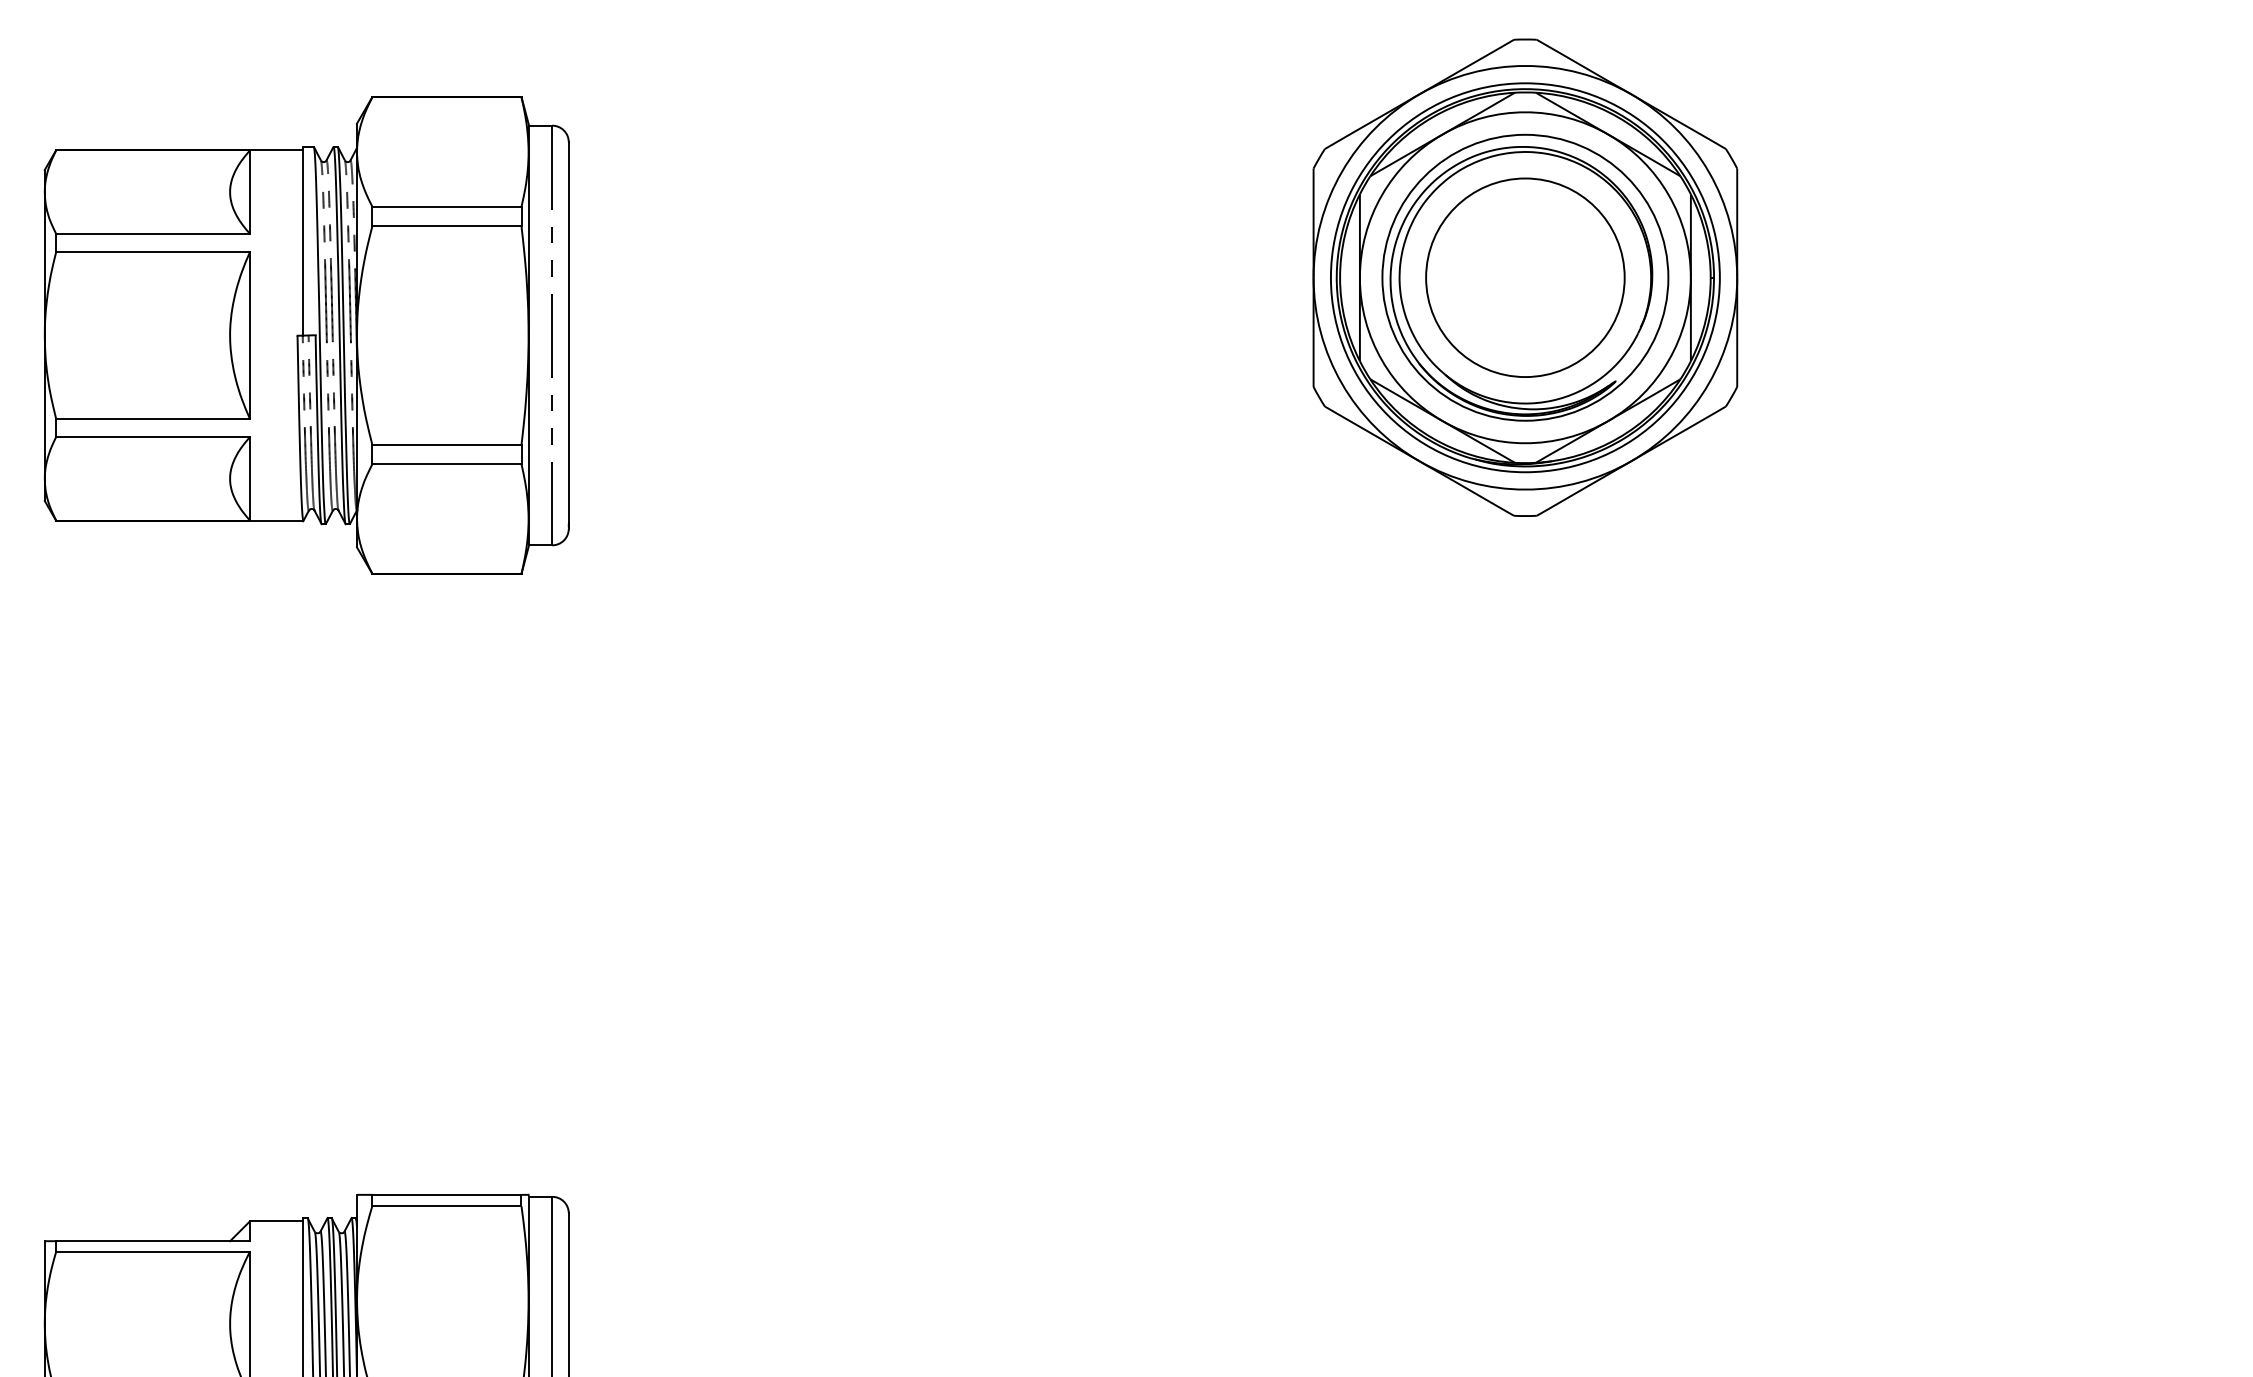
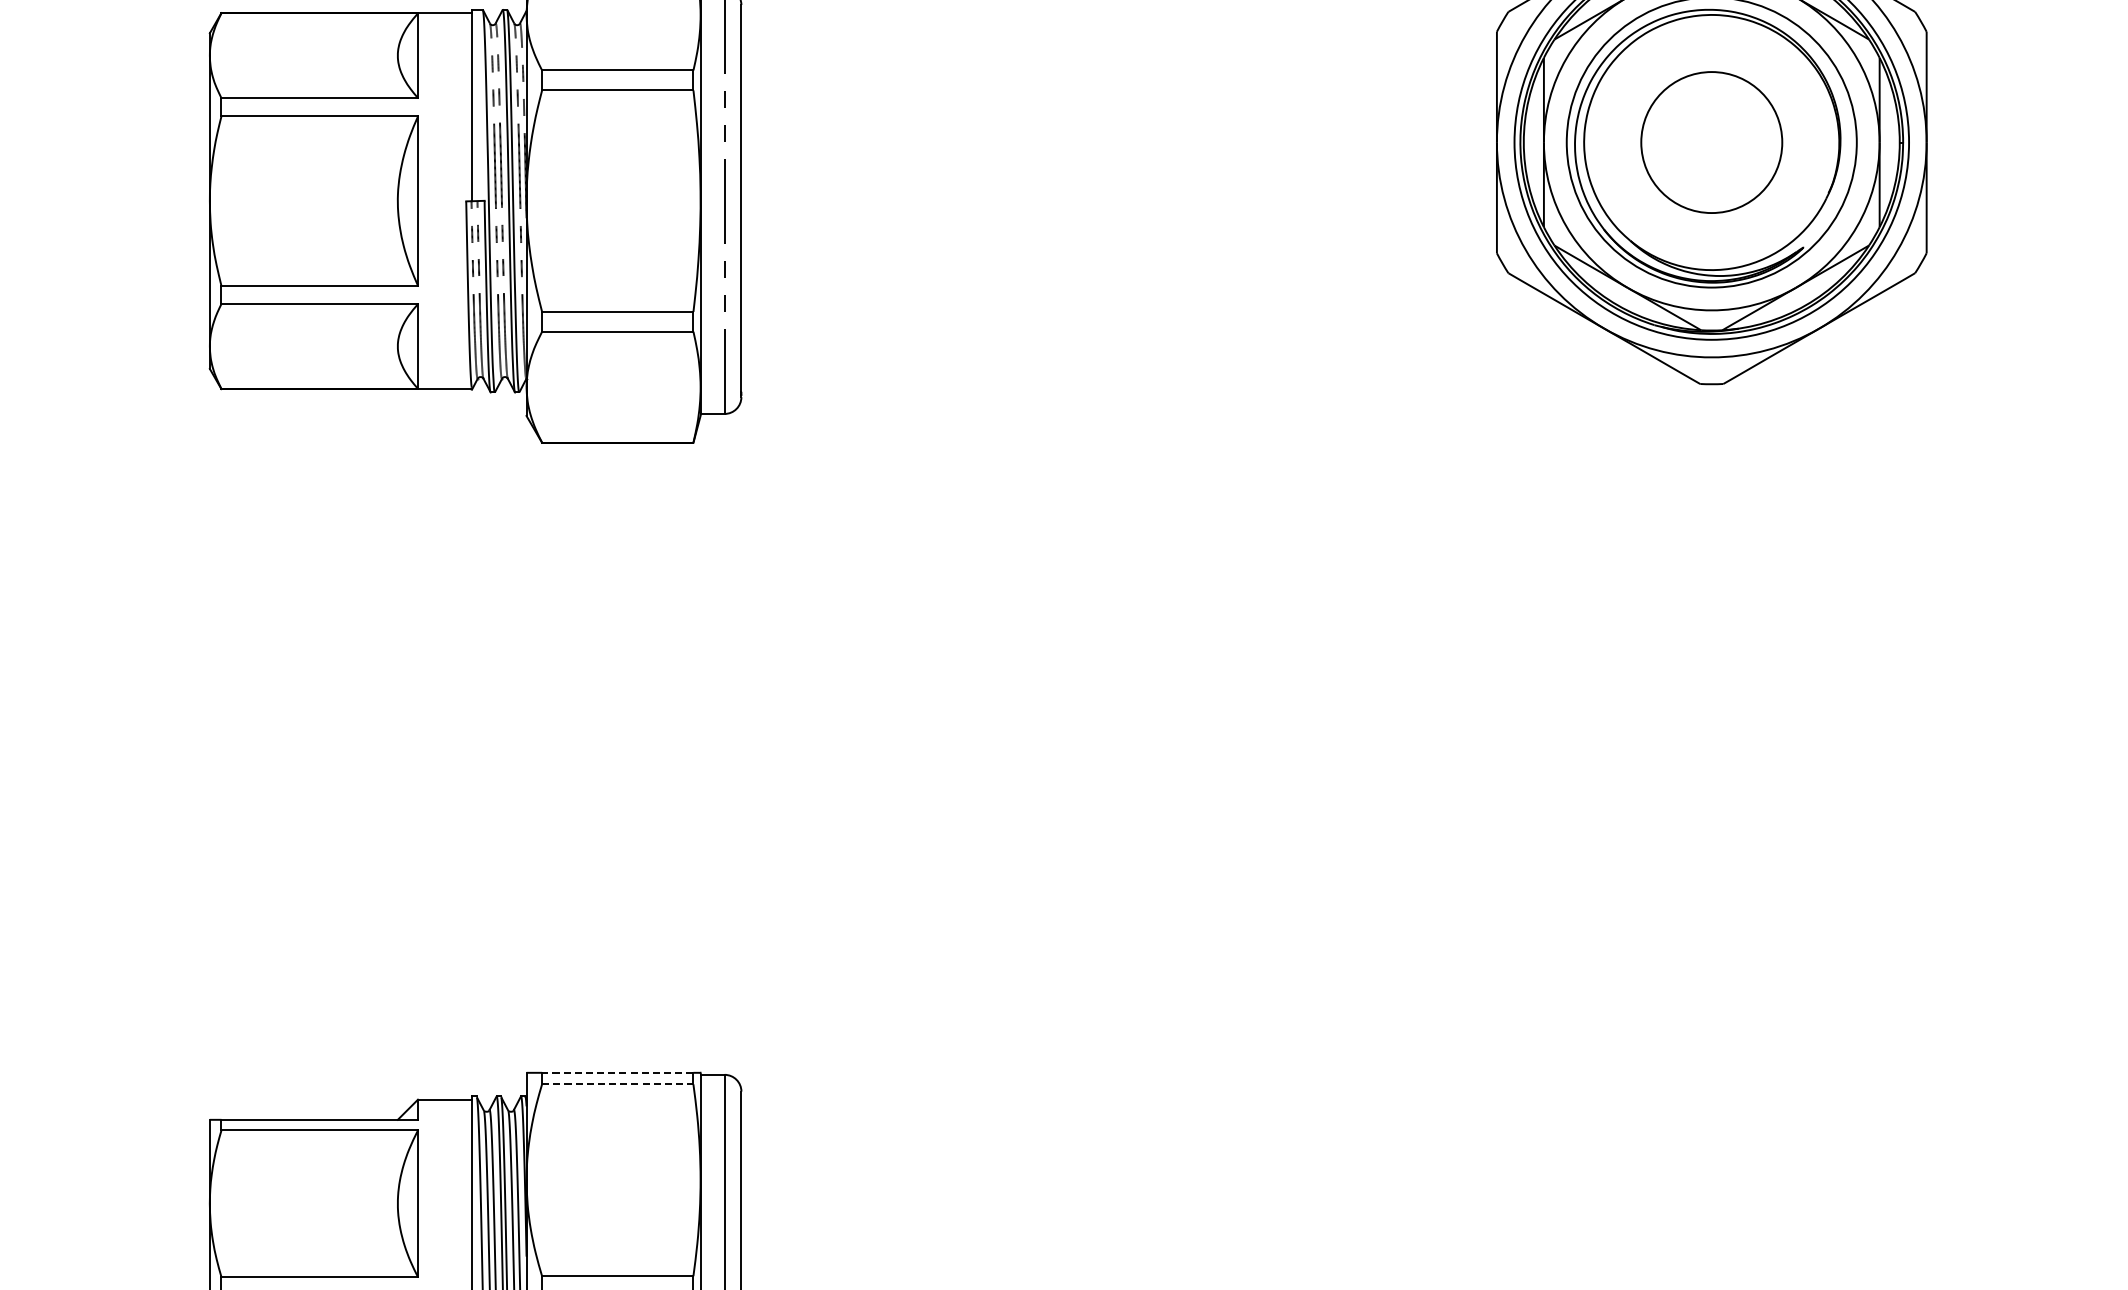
circle: (1525, 277) -> (1711, 142), size x0.7
line: (446, 1194) -> (617, 1072), solid -> dashed
line: (446, 1206) -> (617, 1084), solid -> dashed

